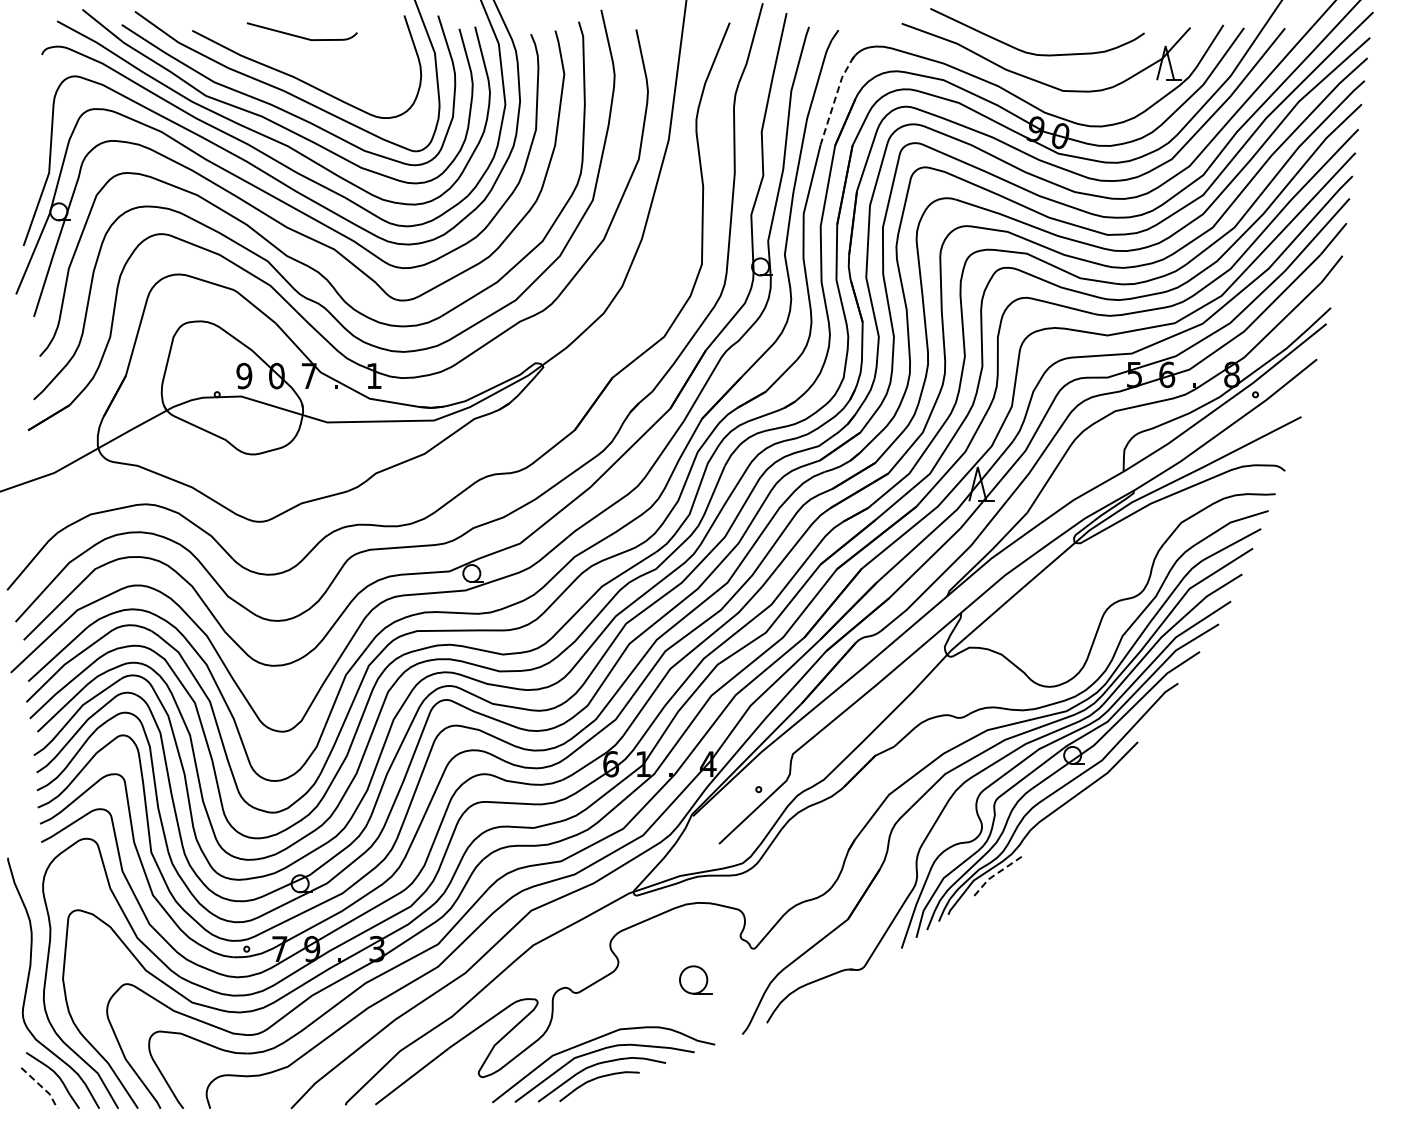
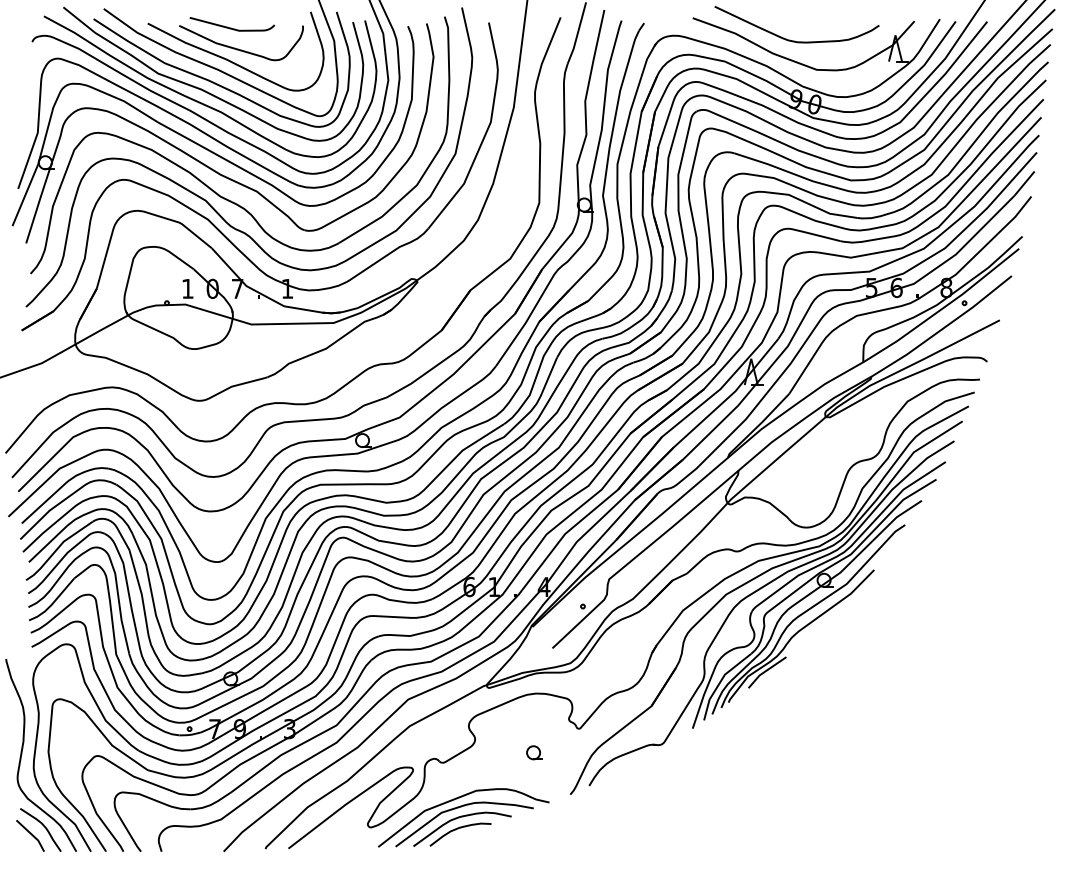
curve: (310, 63) -> (238, 48), added
line: (835, 99) -> (641, 76), dashed -> solid
text: (244, 375) -> (187, 288), 9 -> 1
line: (997, 873) -> (766, 670), dashed -> solid
part: (695, 979) -> (534, 752), size x0.62
line: (42, 1087) -> (32, 835), dashed -> solid

